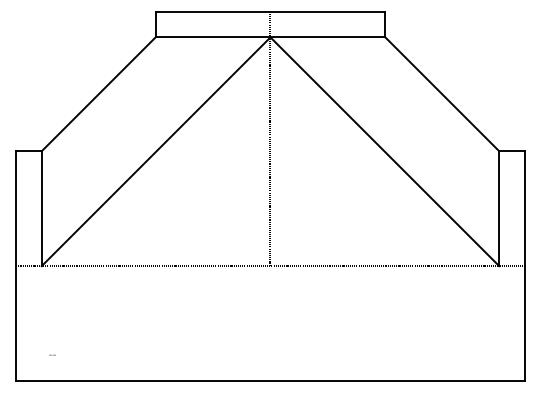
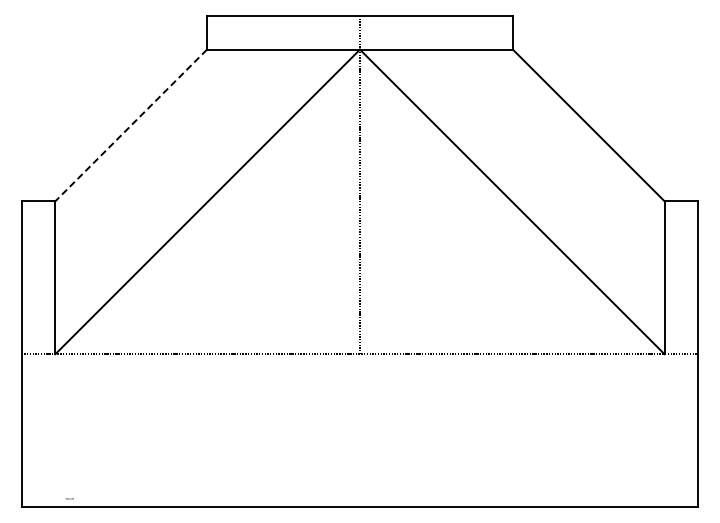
line: (98, 94) -> (130, 125), solid -> dashed
text: (52, 354) -> (69, 498), moved

